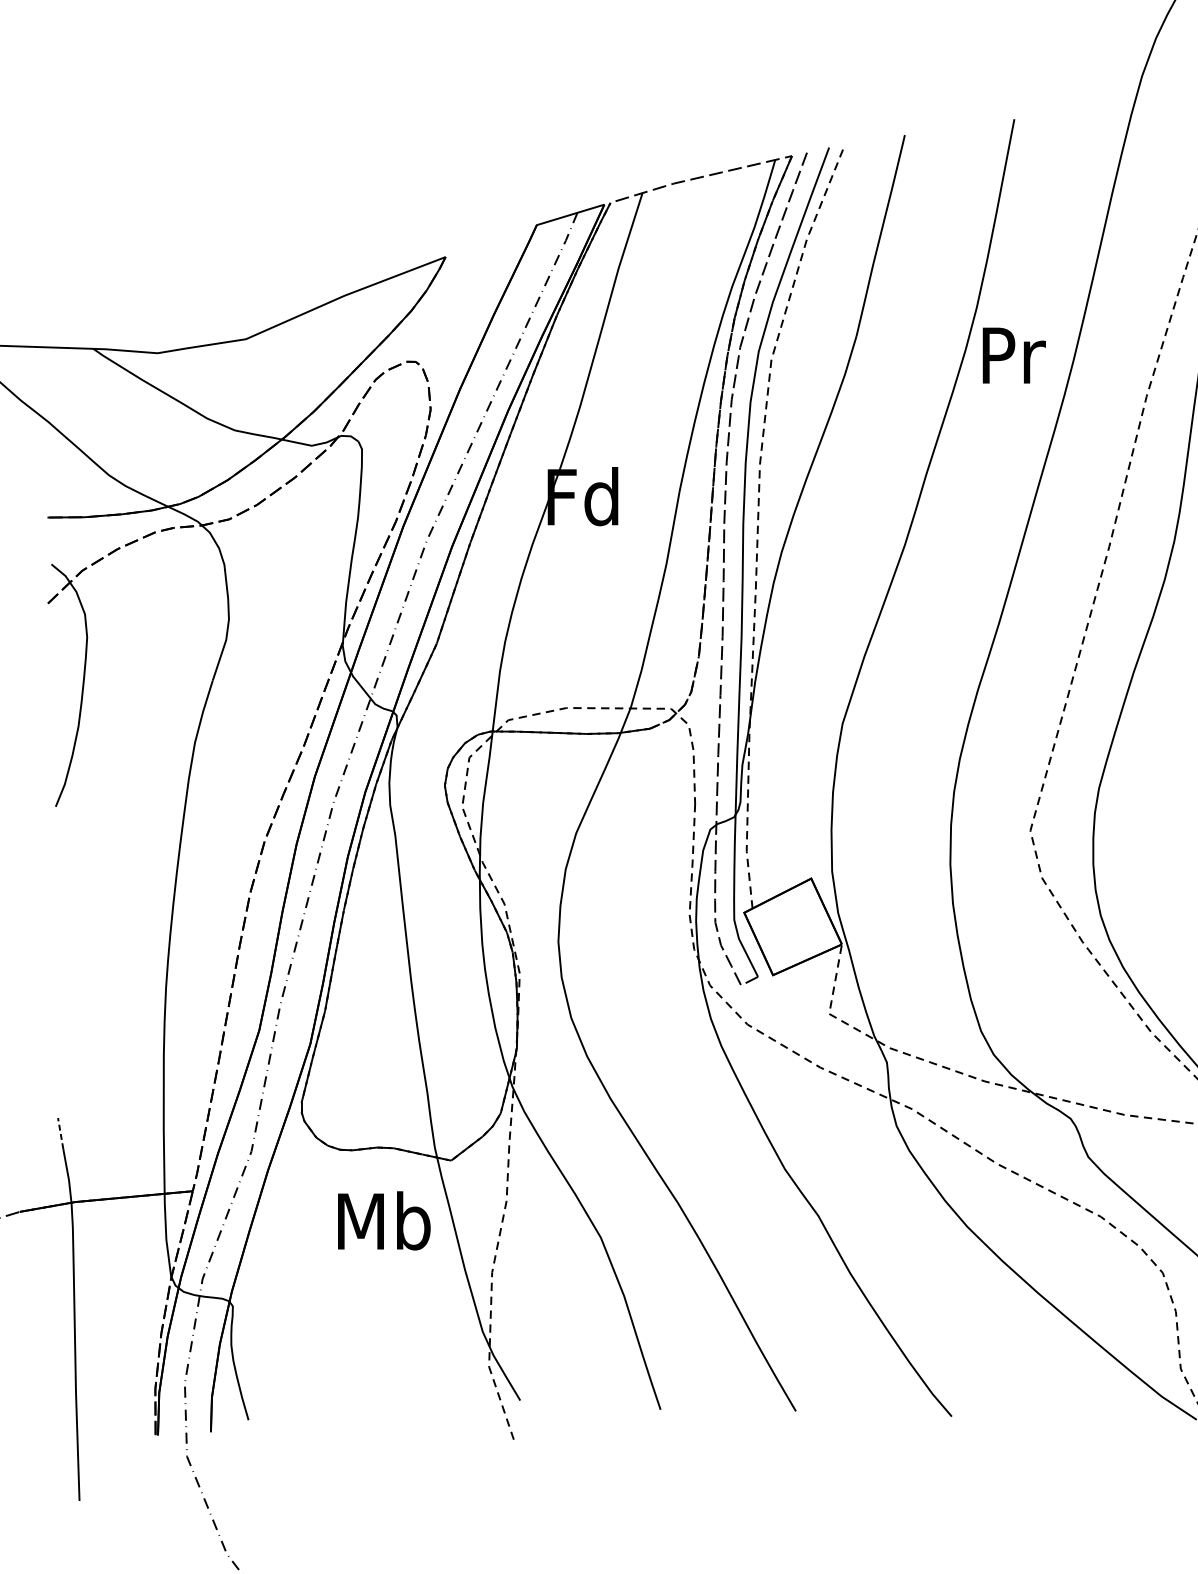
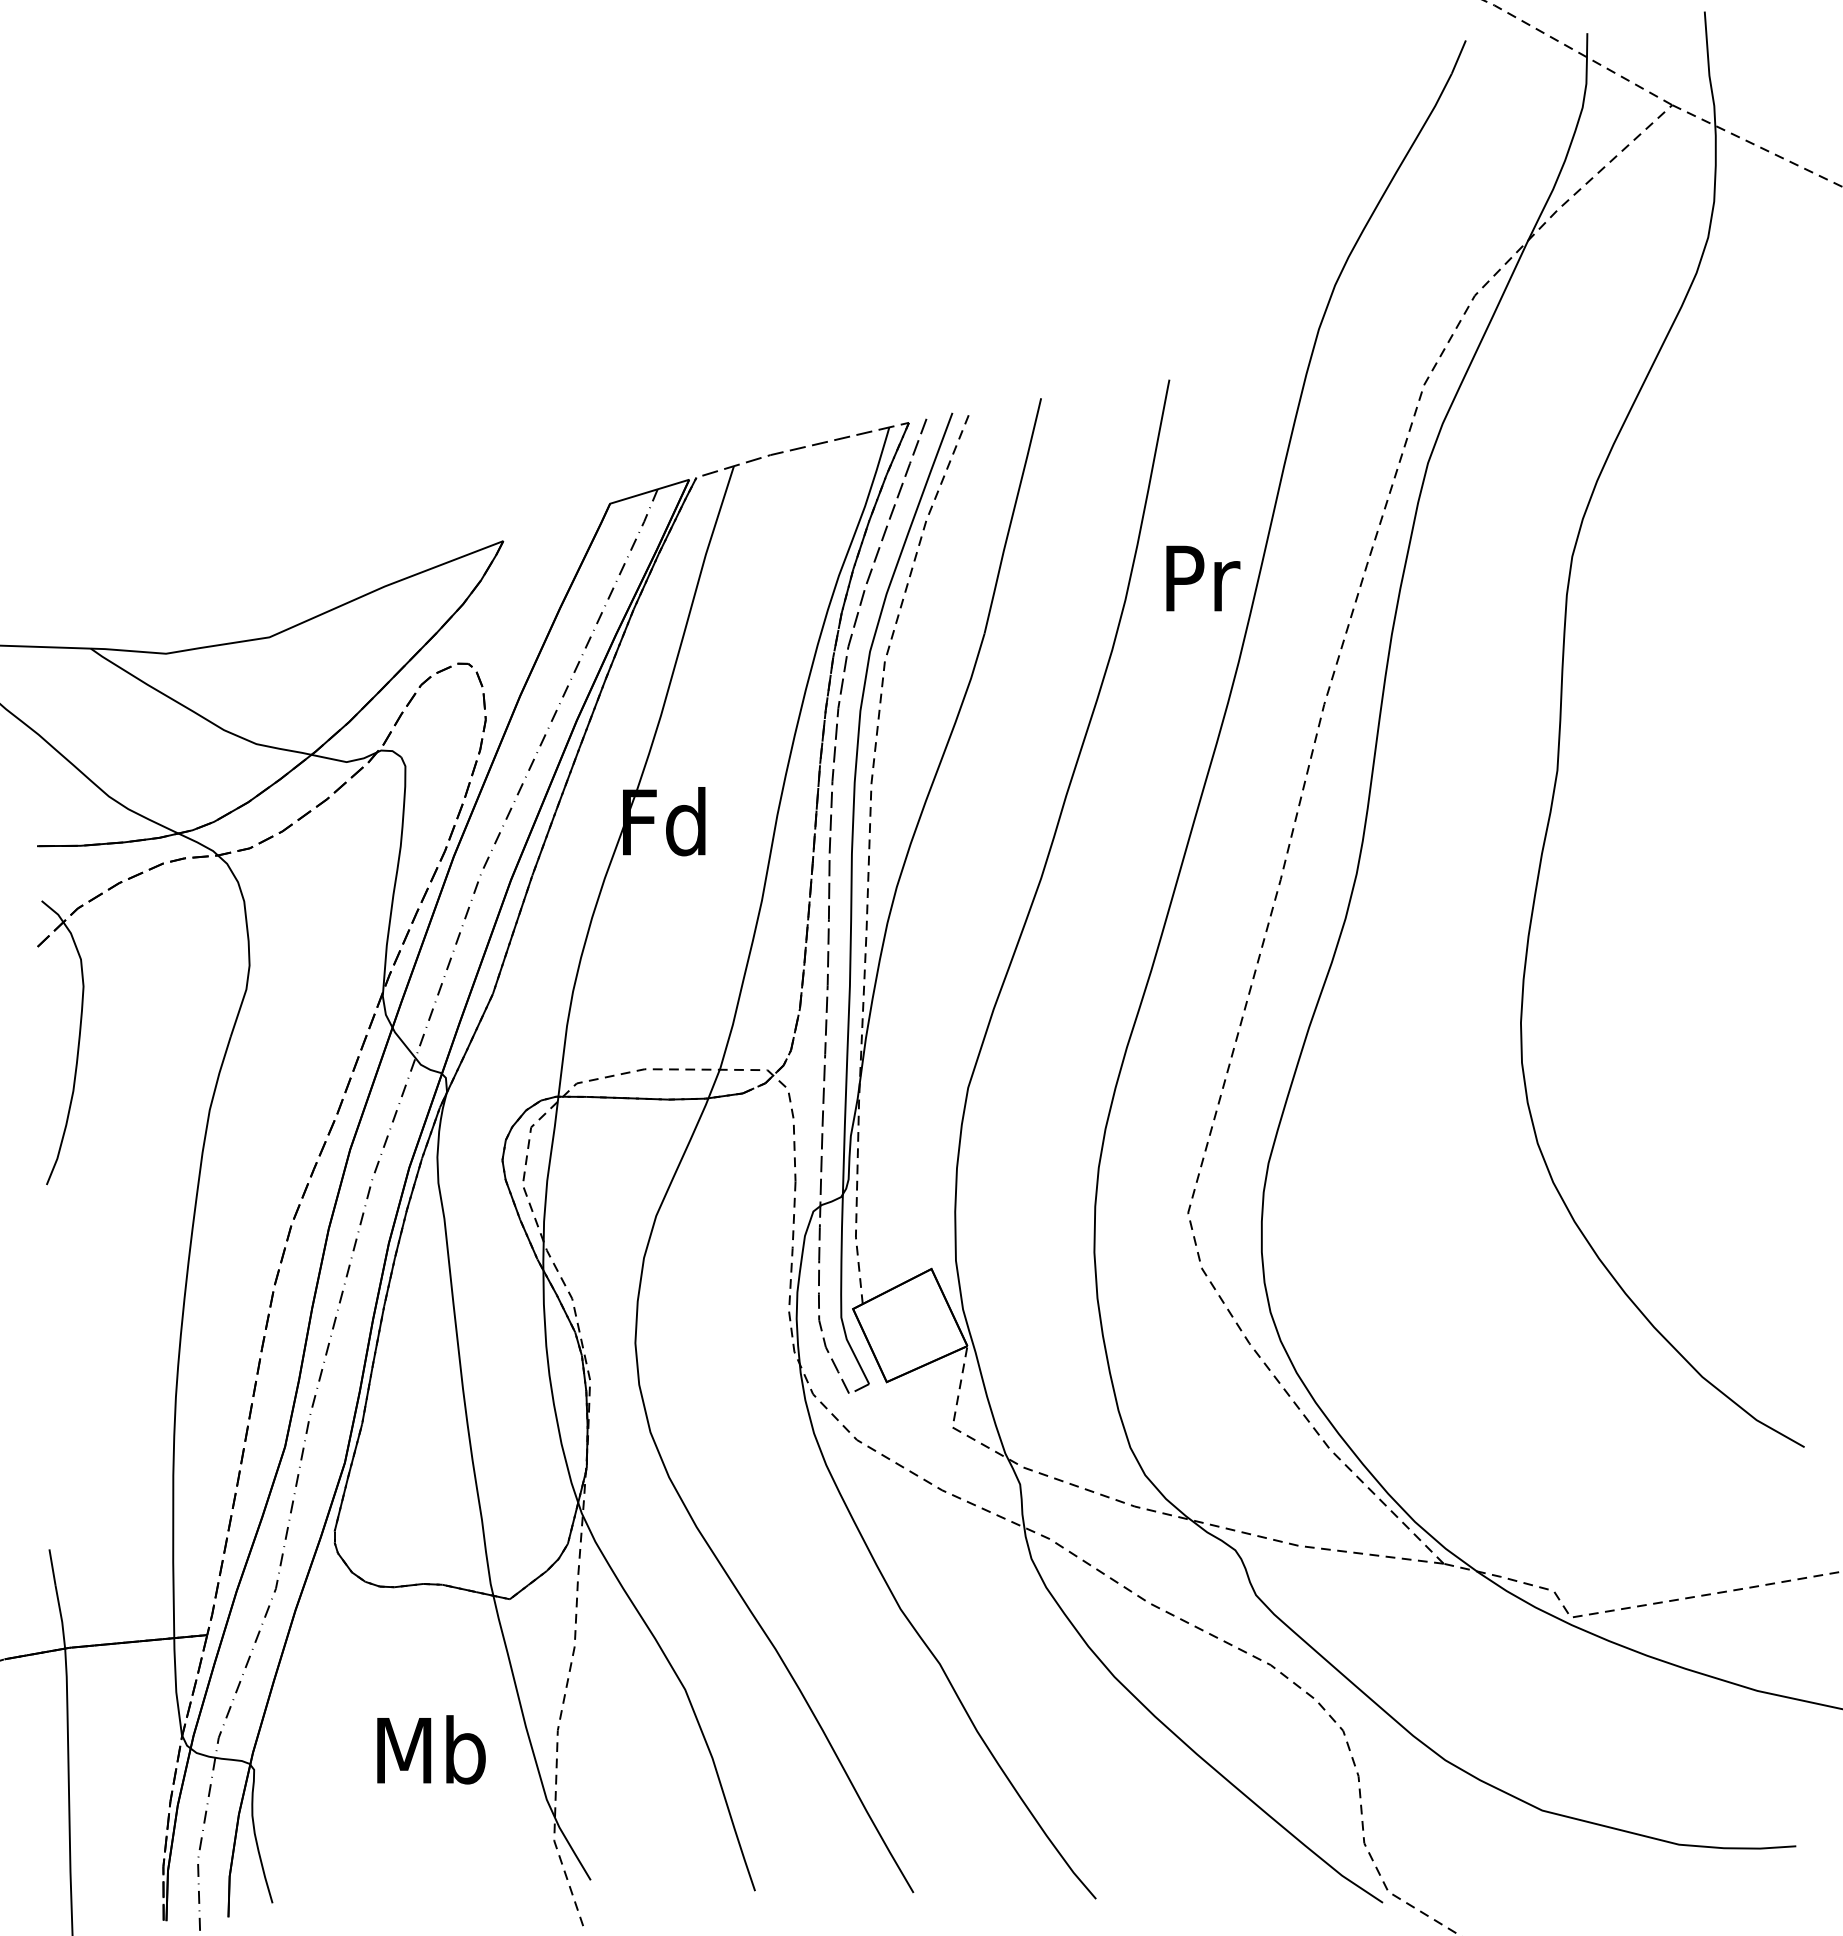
text: (1014, 355) -> (1203, 578), moved
line: (60, 1133) -> (52, 1567), dashed -> solid
text: (384, 1220) -> (431, 1749), moved

